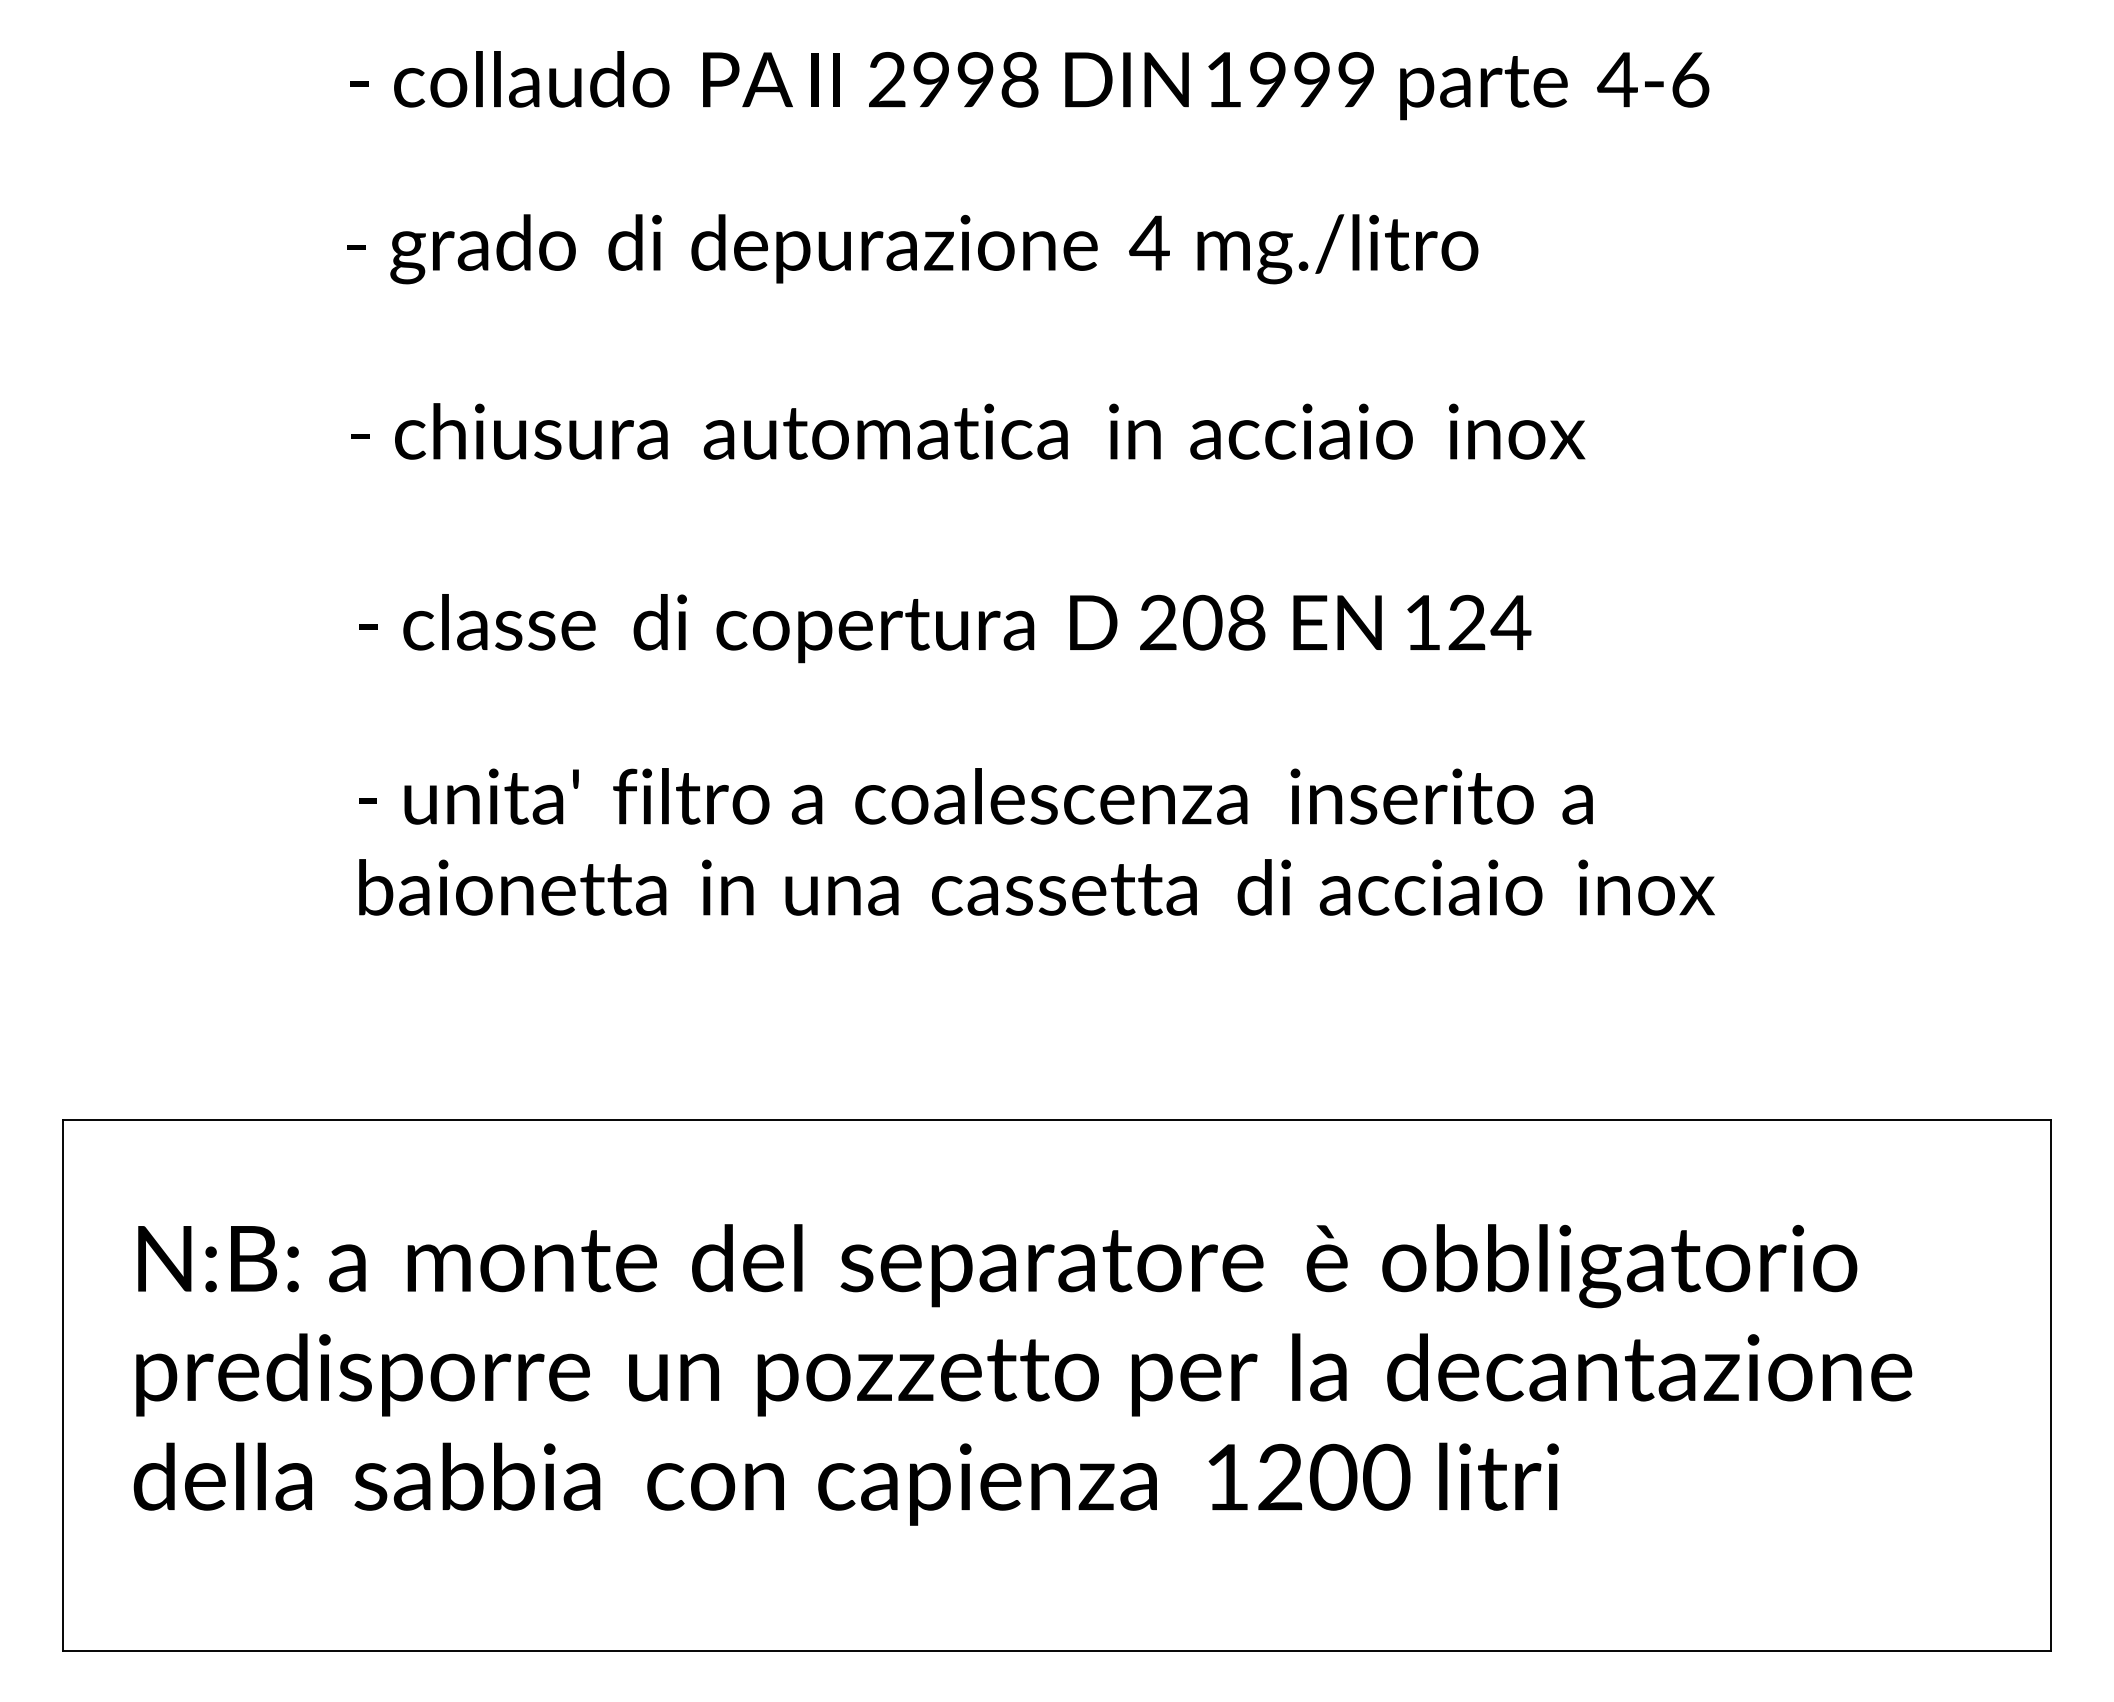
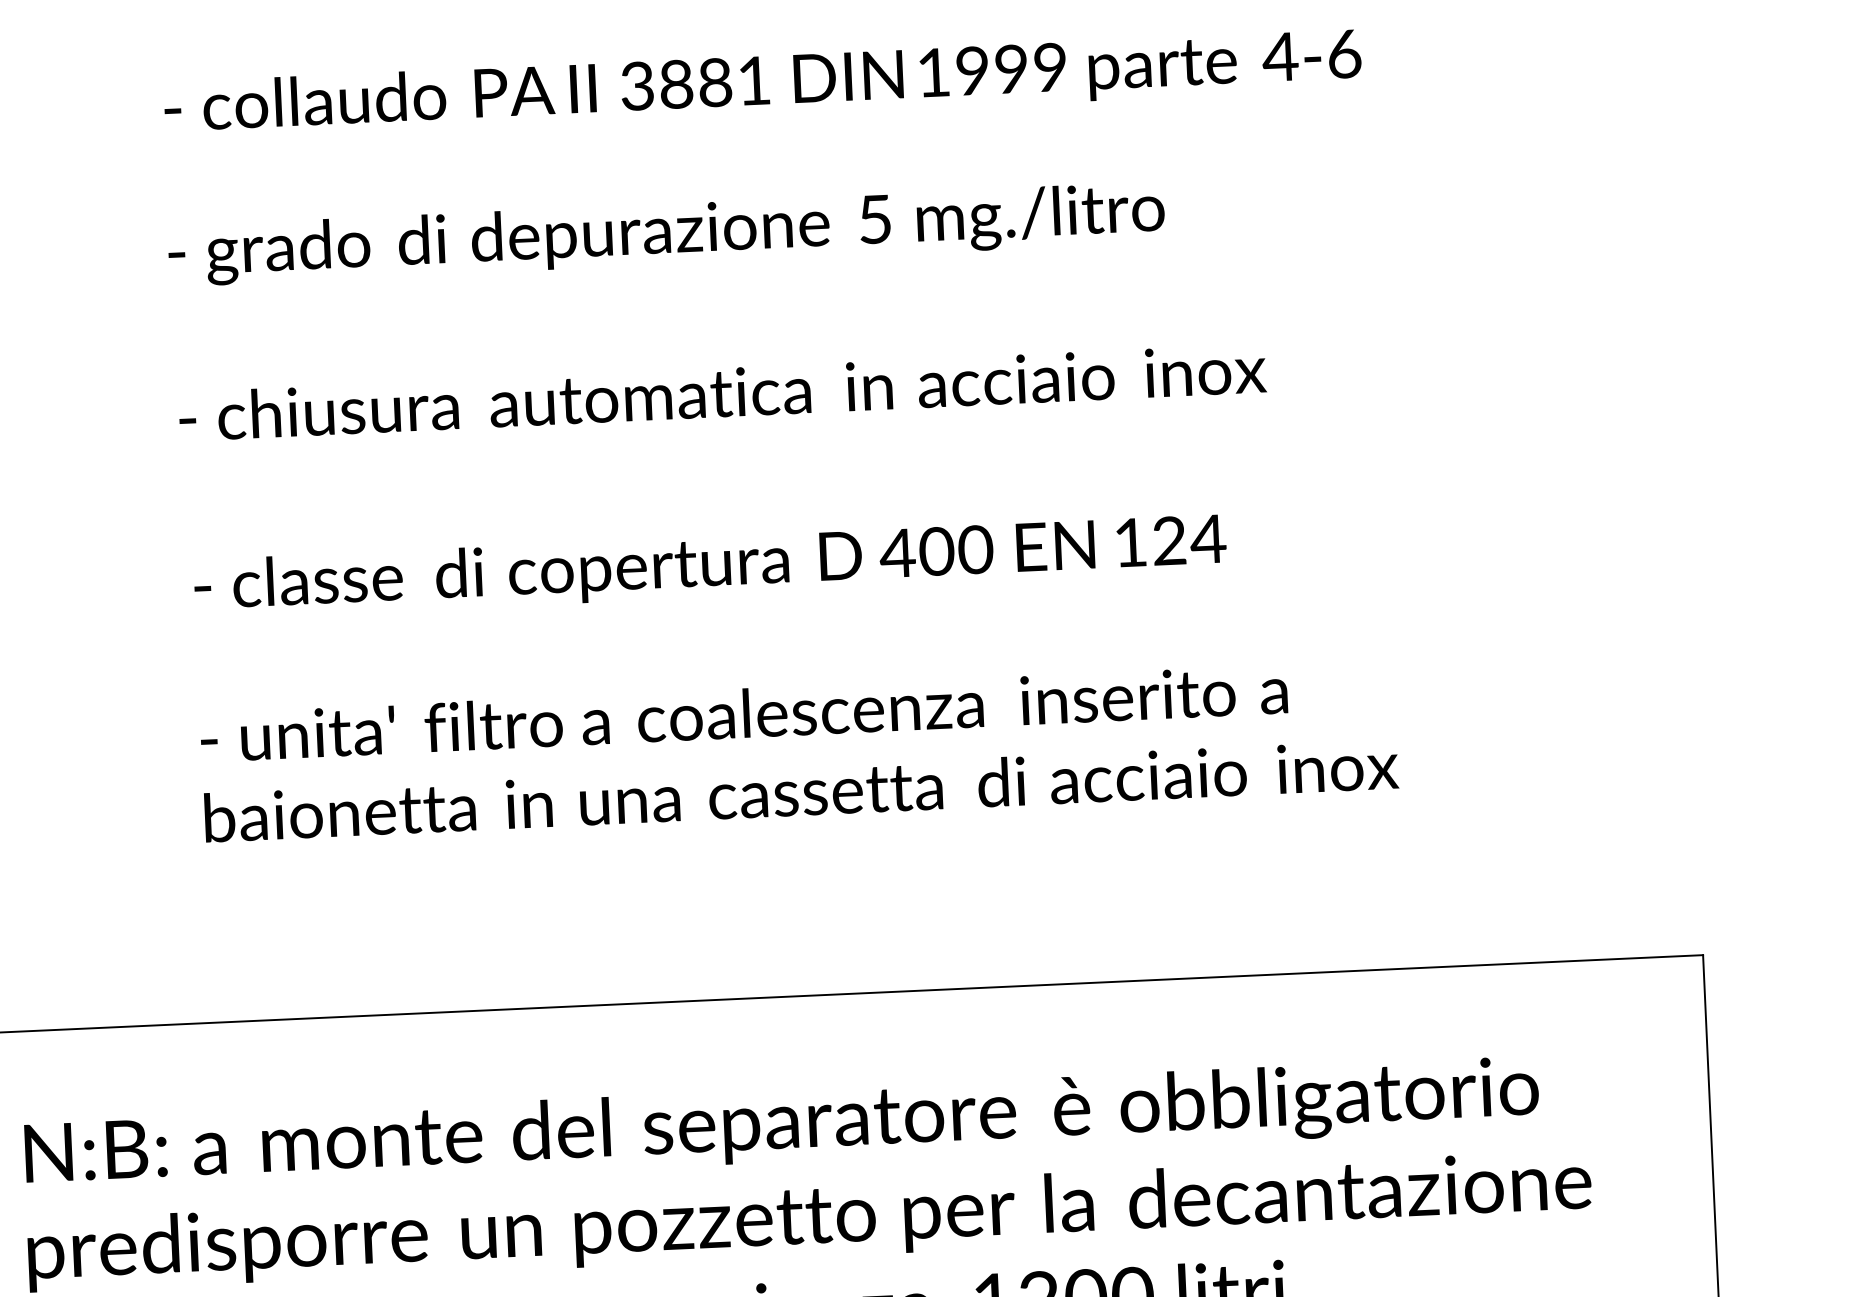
text: (953, 79) -> (695, 83), 2998 -> 3881
text: (1148, 242) -> (873, 218), 4 -> 5
text: (1201, 622) -> (935, 551), 208 -> 400

